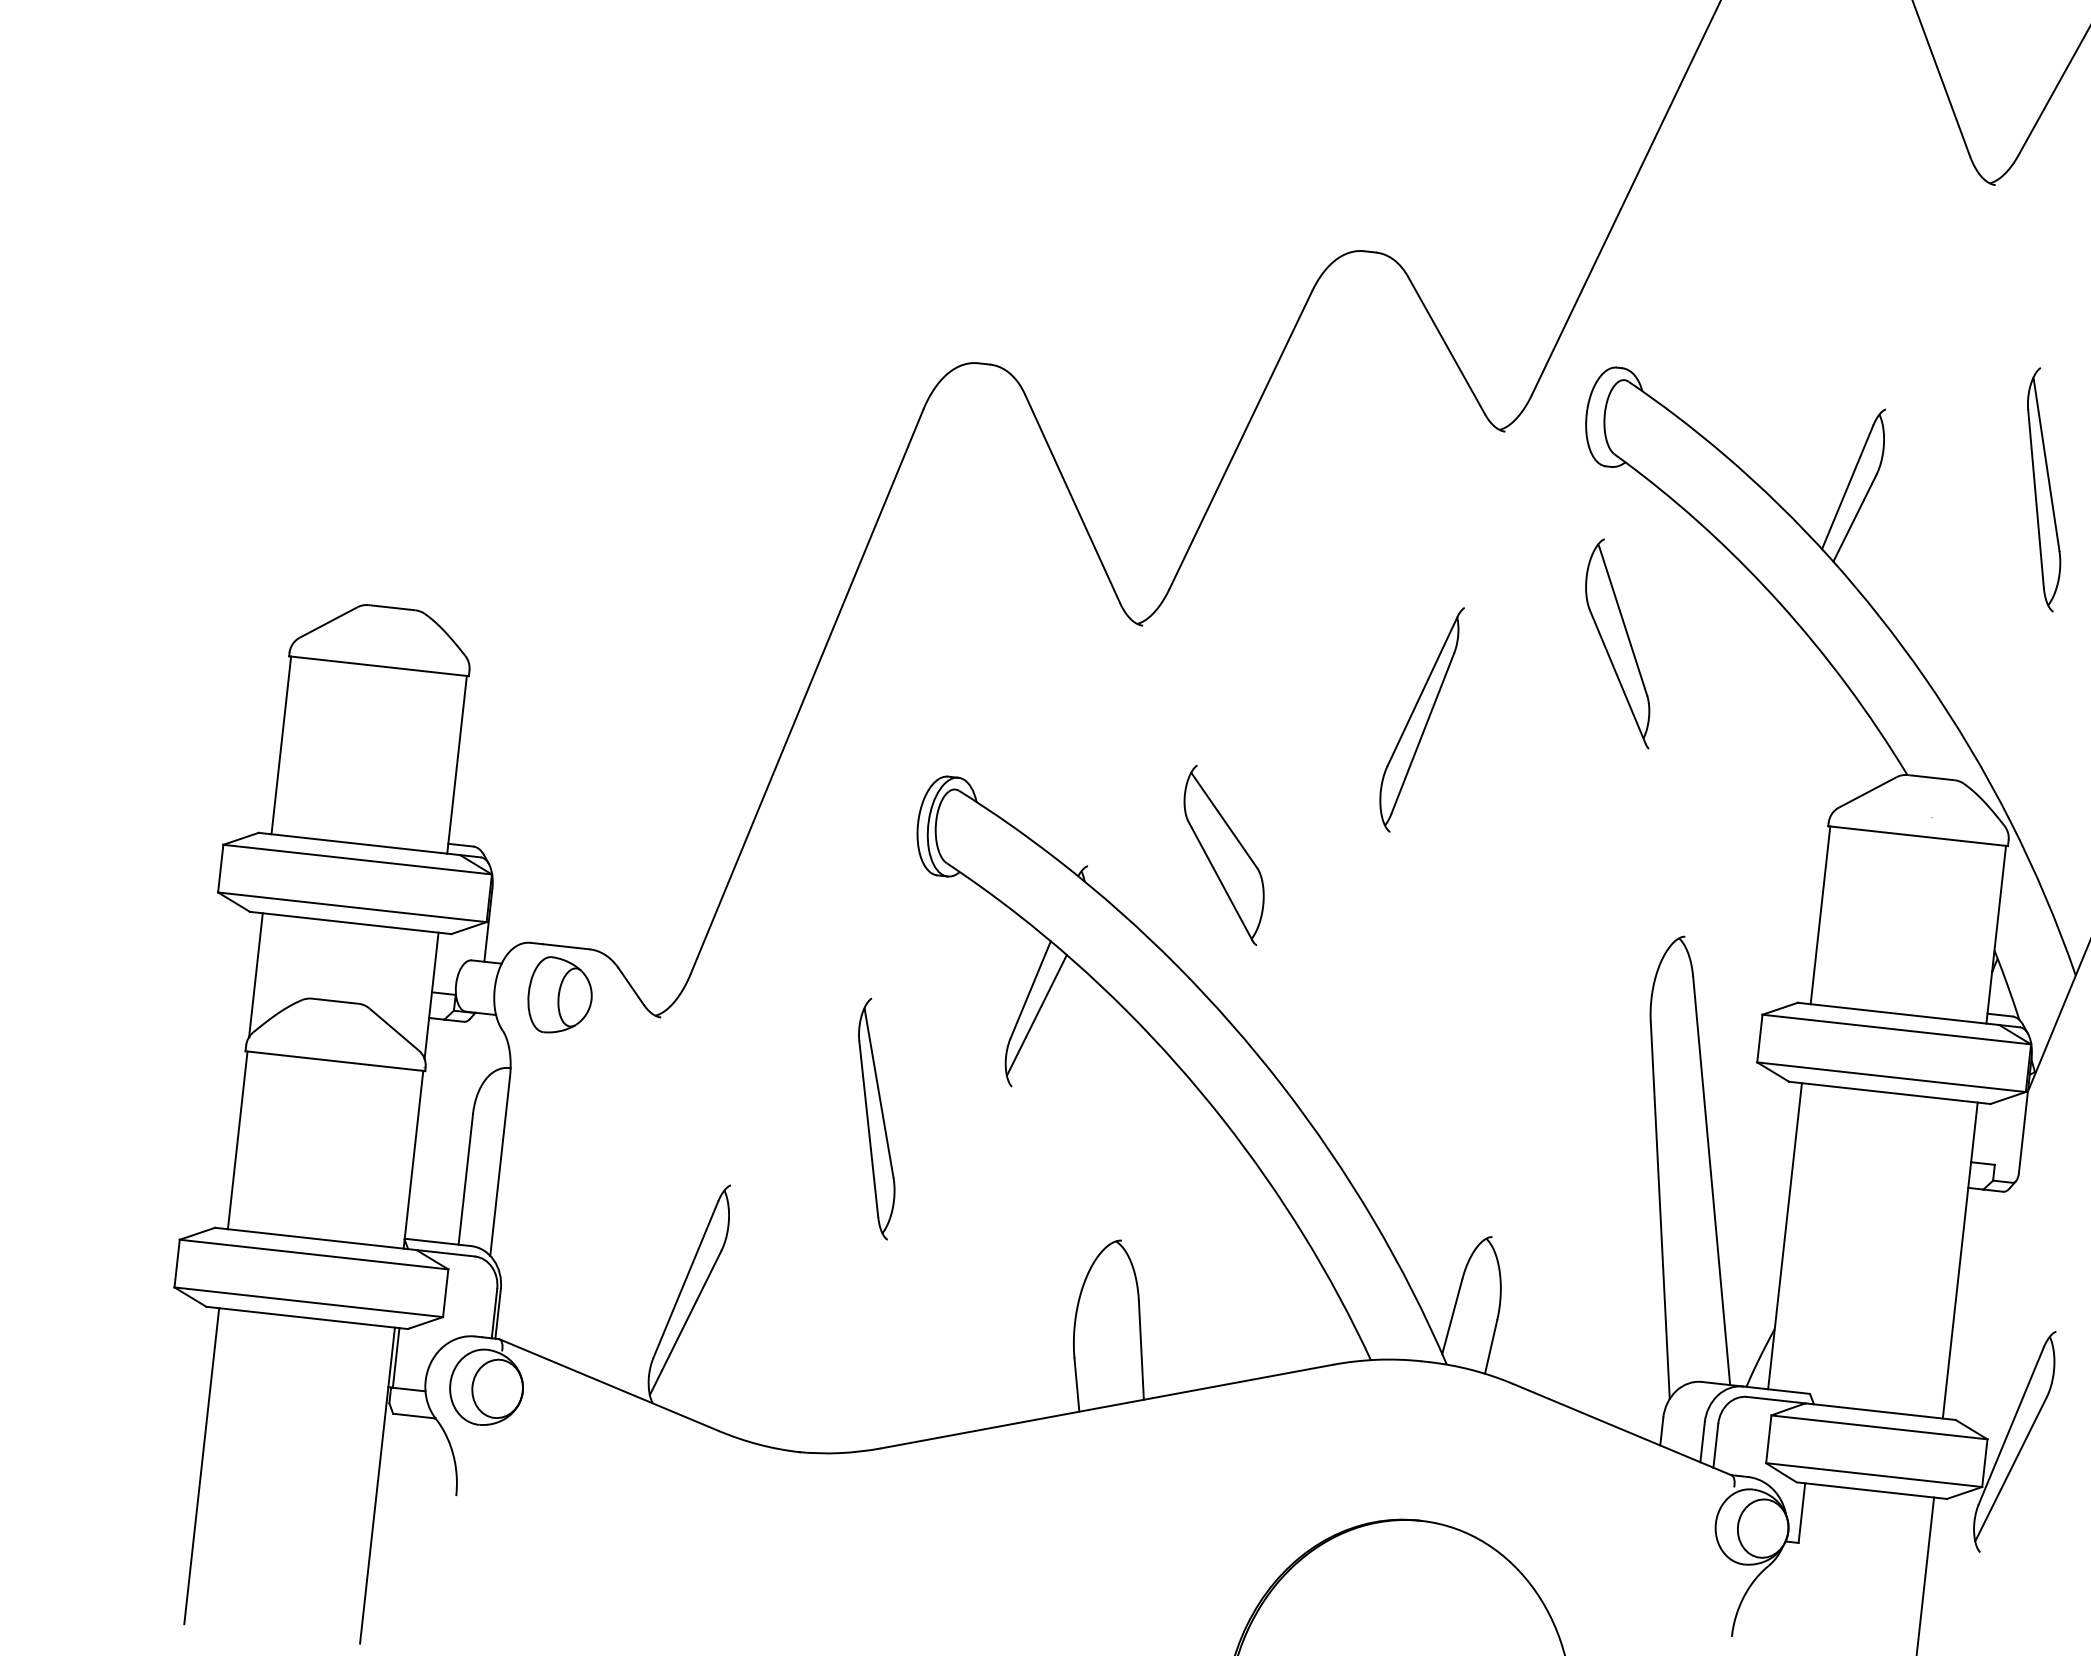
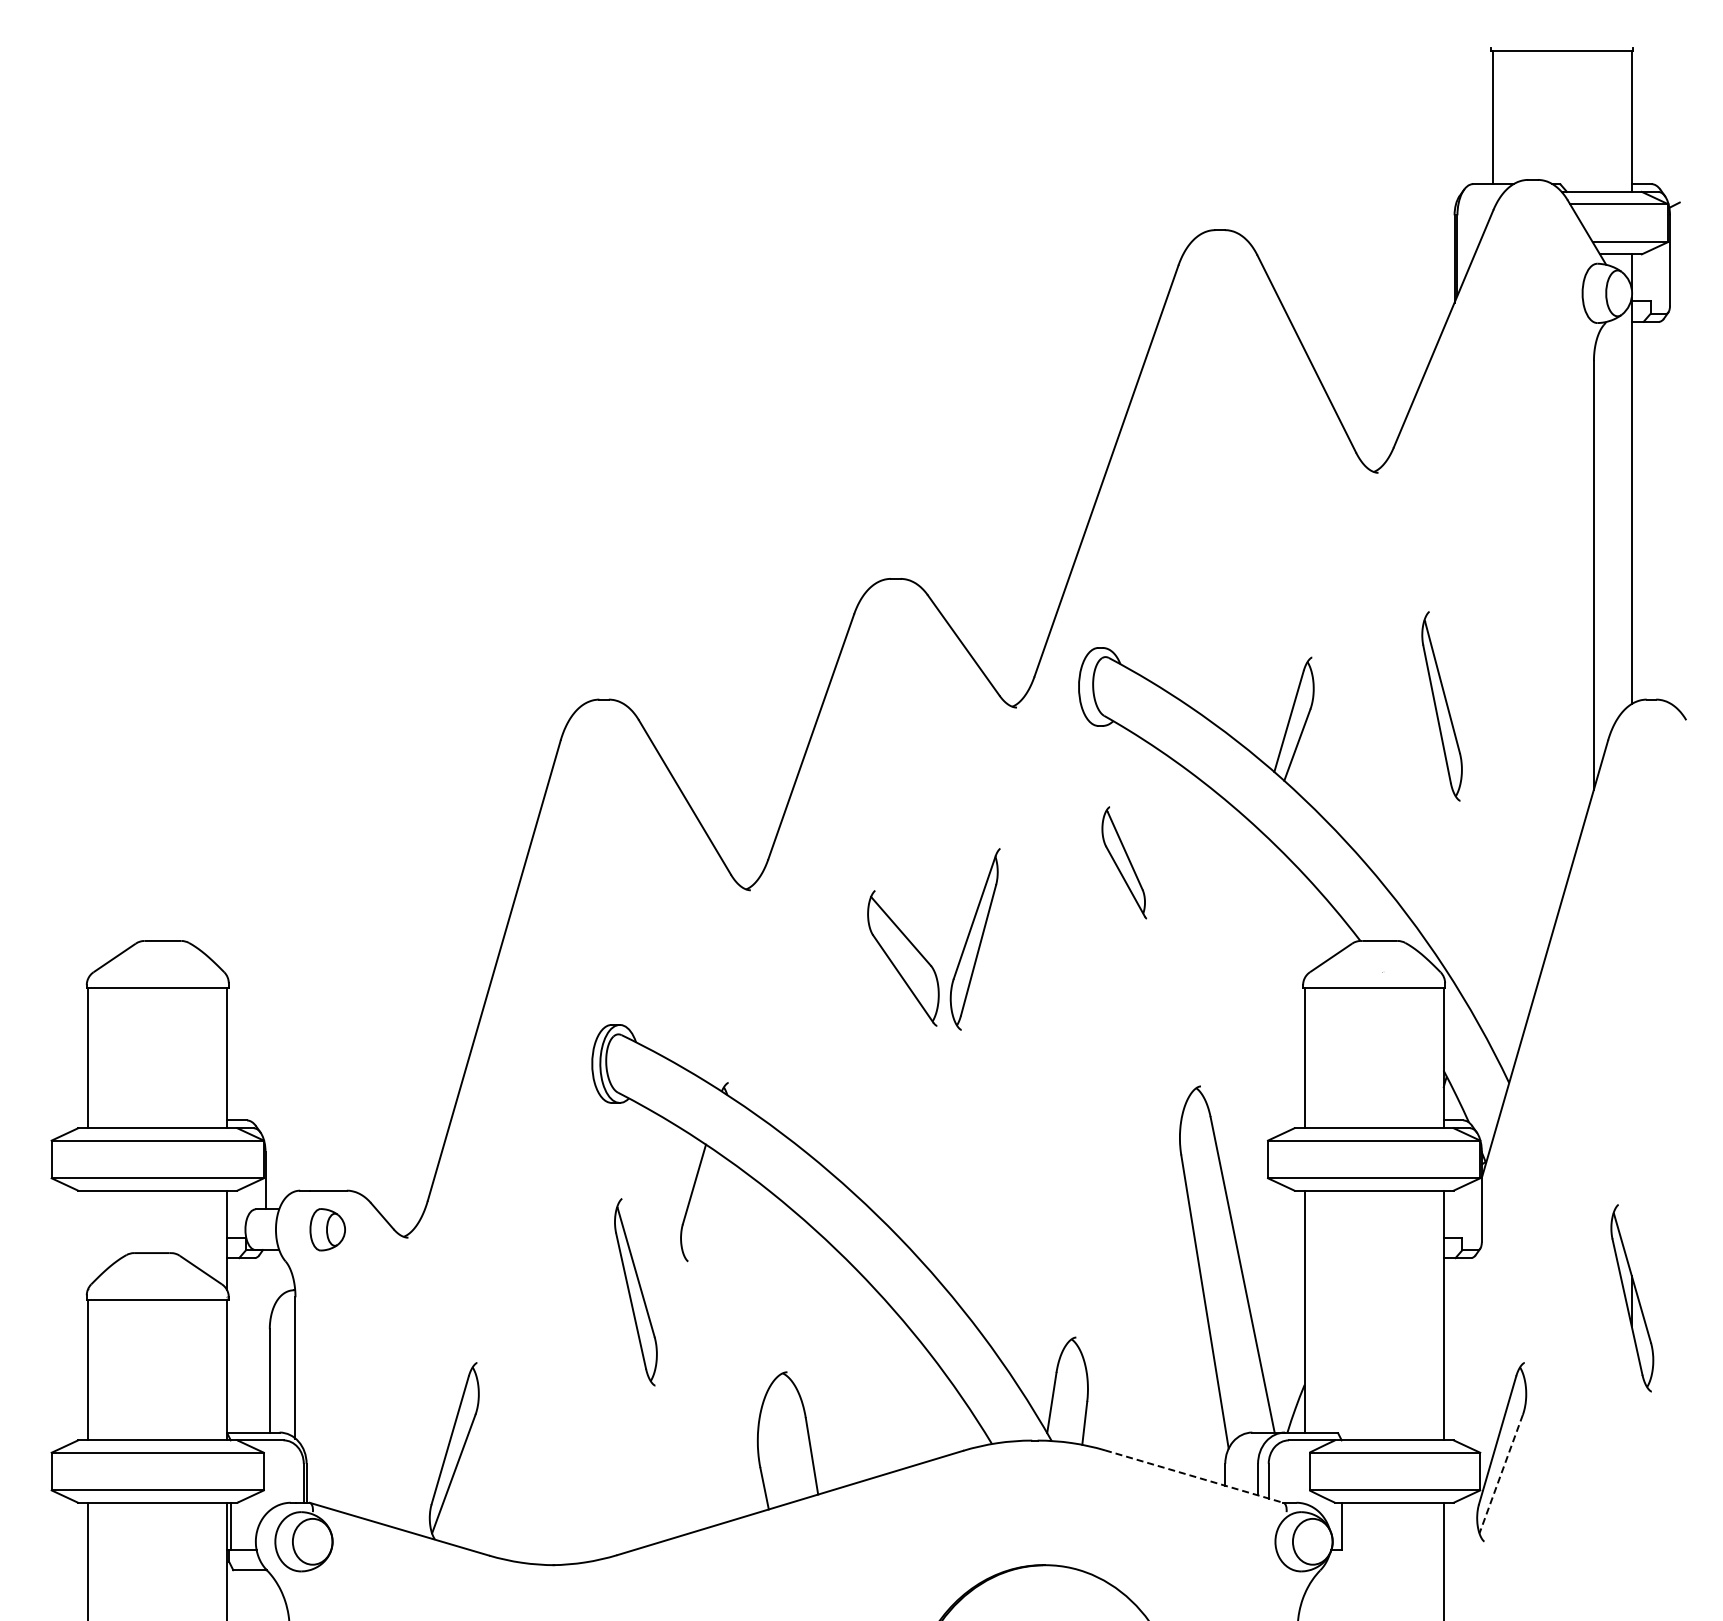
part: (1619, 642) -> (1124, 862), size x0.7
part: (1223, 855) -> (903, 958), moved
line: (256, 975) -> (88, 1239), removed
part: (559, 995) -> (327, 1229), size x0.7
line: (1036, 1015) -> (701, 1203), removed
part: (875, 1119) -> (635, 1292), moved
line: (1622, 1429) -> (1194, 1476), solid -> dashed
line: (2011, 1469) -> (1501, 1474), solid -> dashed

